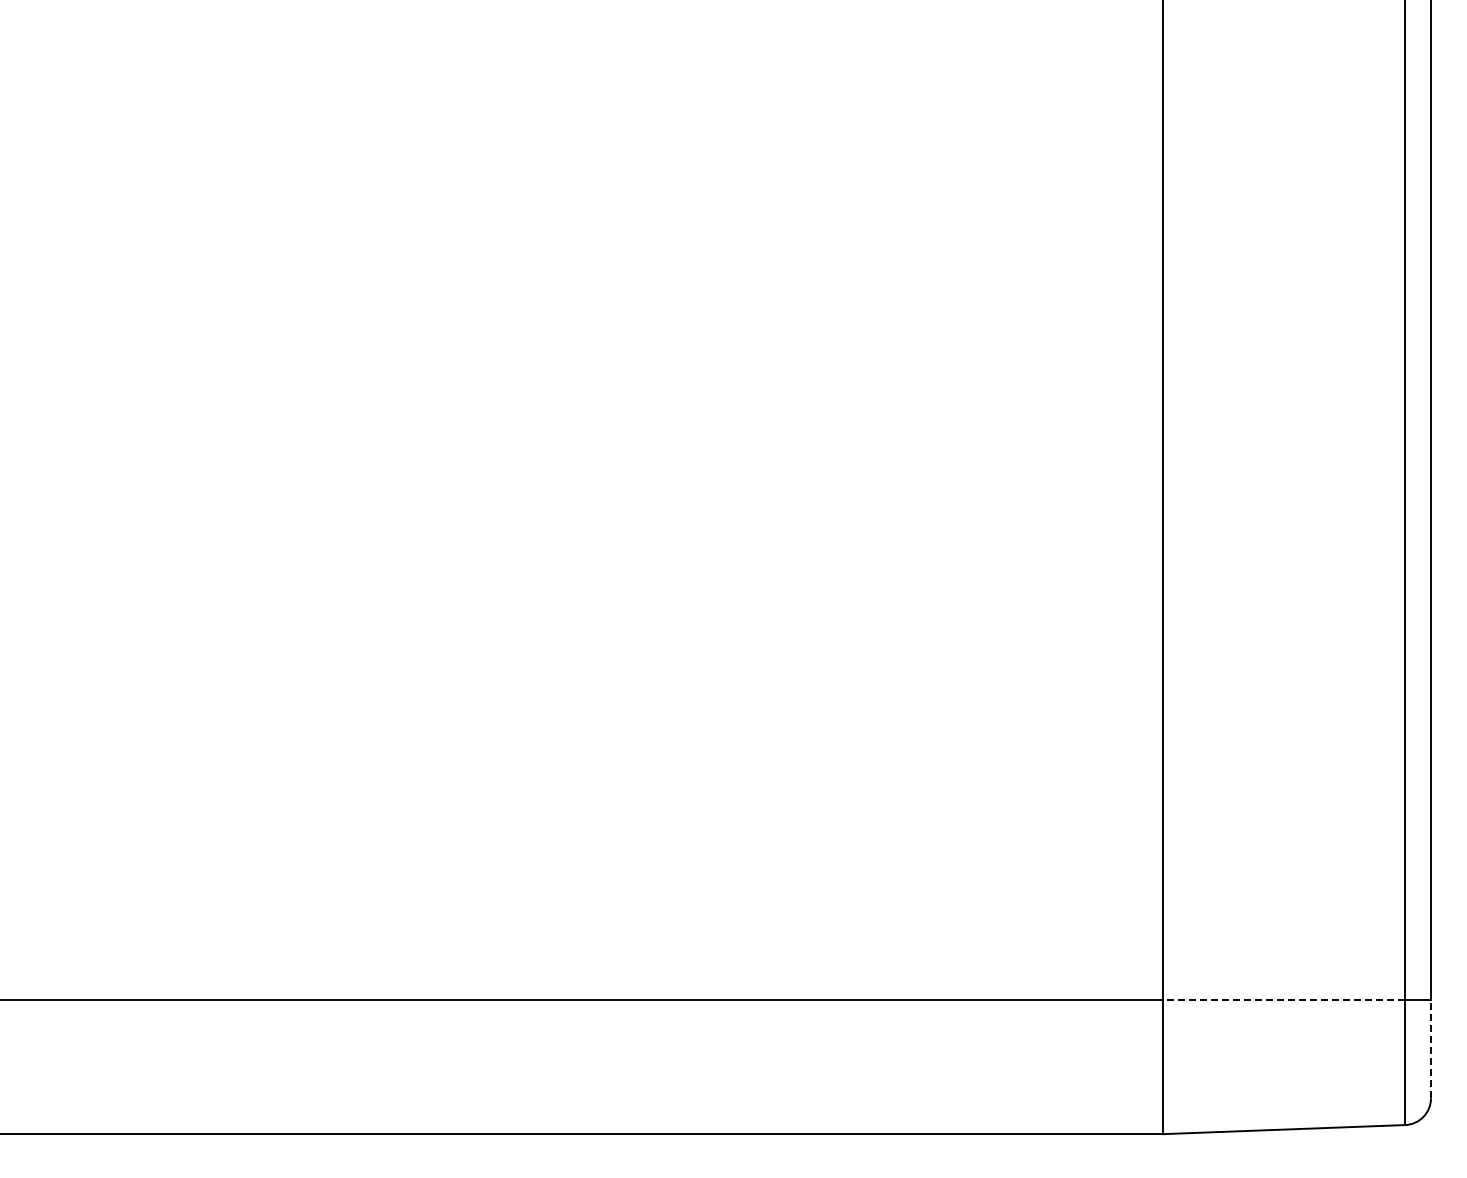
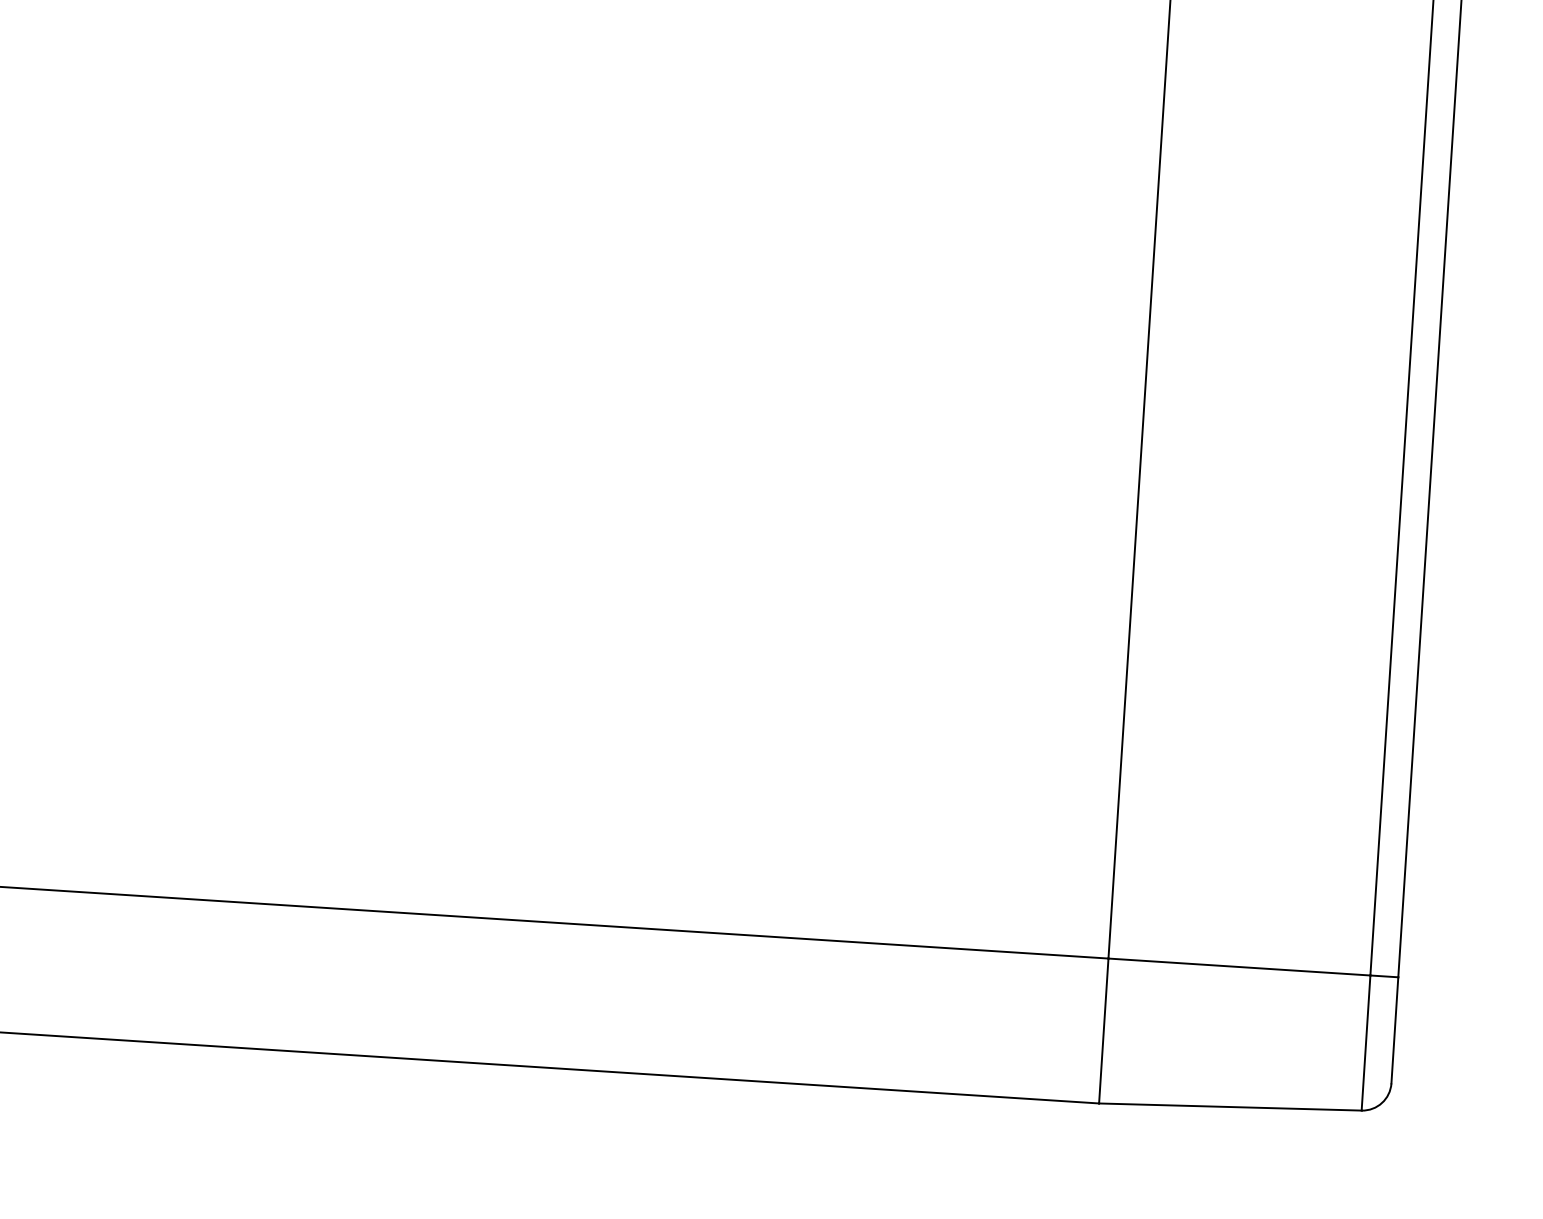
line: (1283, 999) -> (1238, 966), dashed -> solid
line: (1431, 1048) -> (1395, 1029), dashed -> solid

